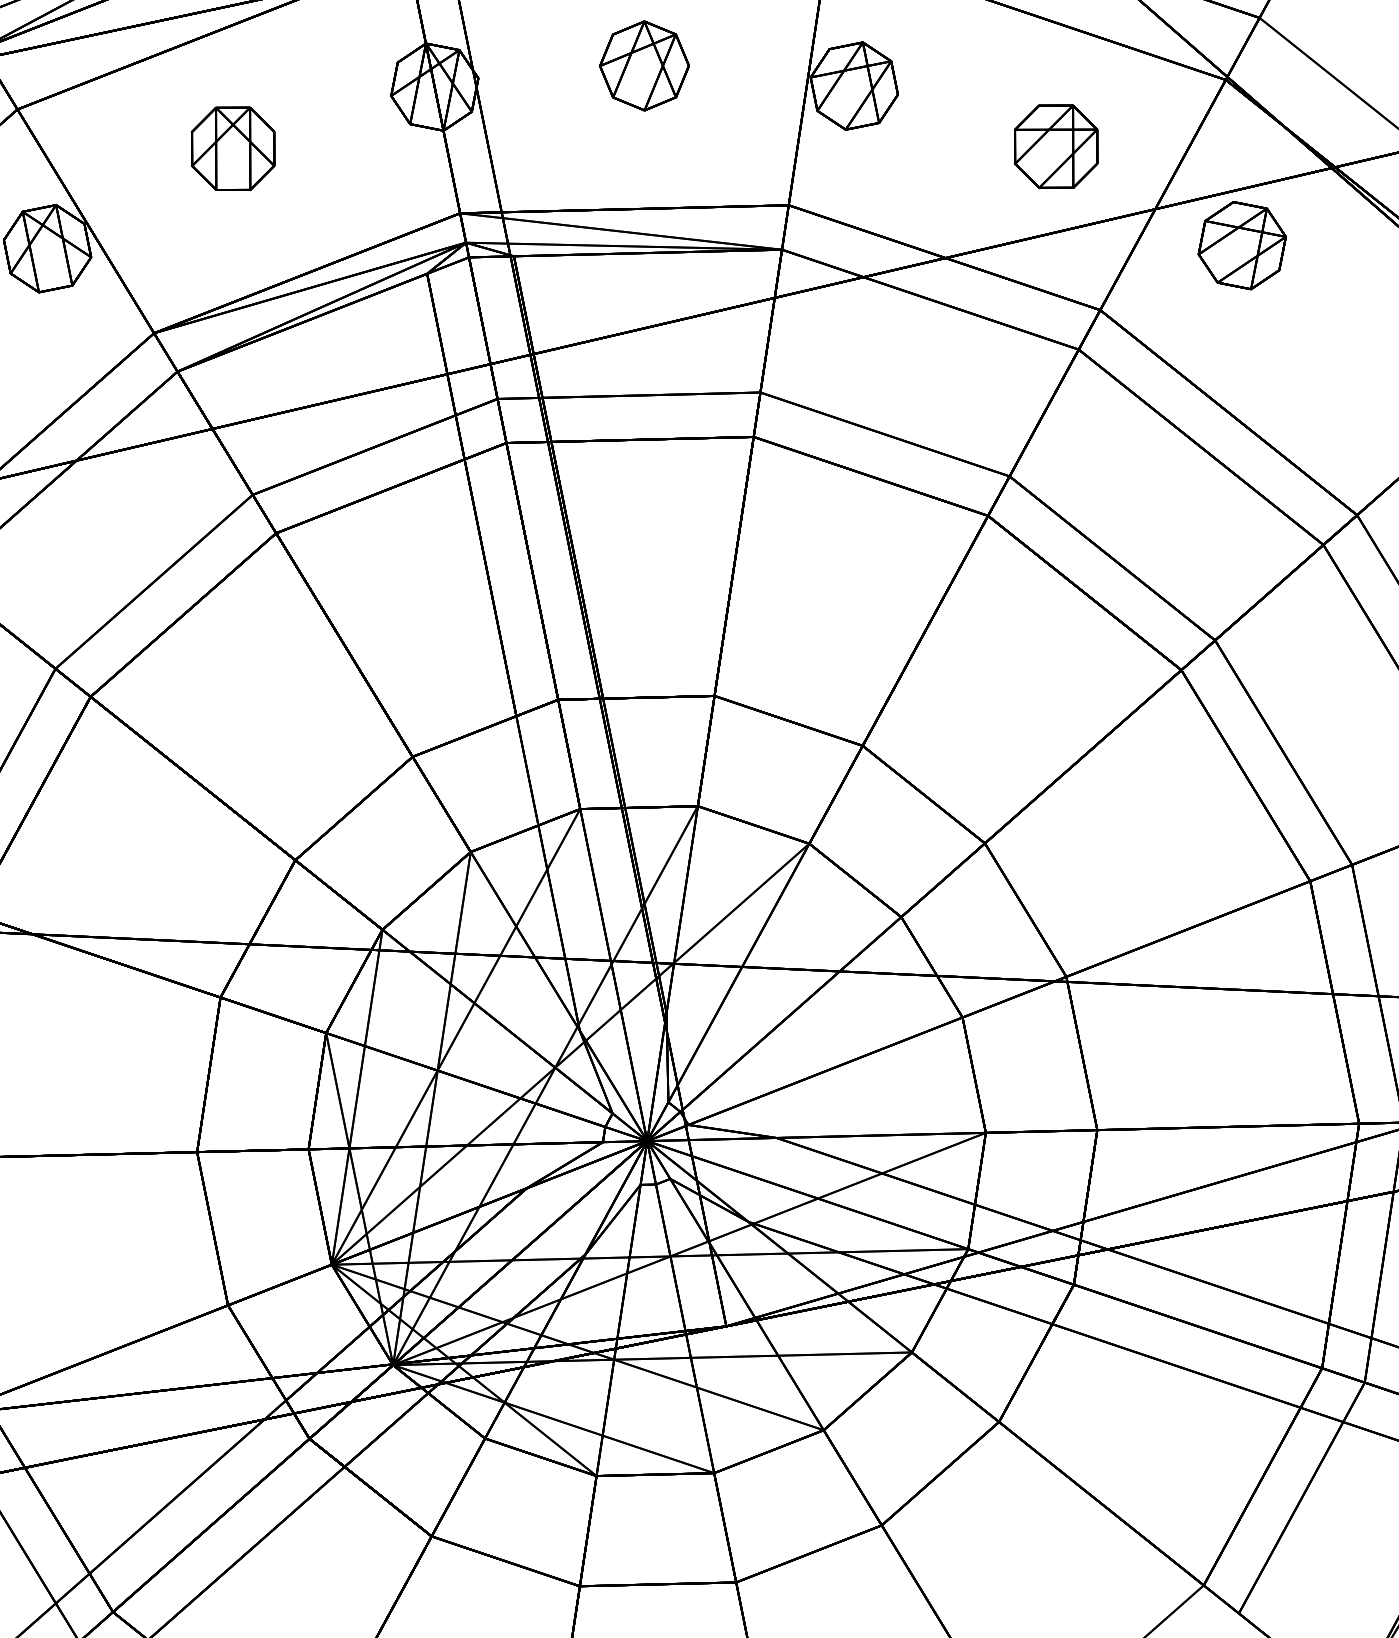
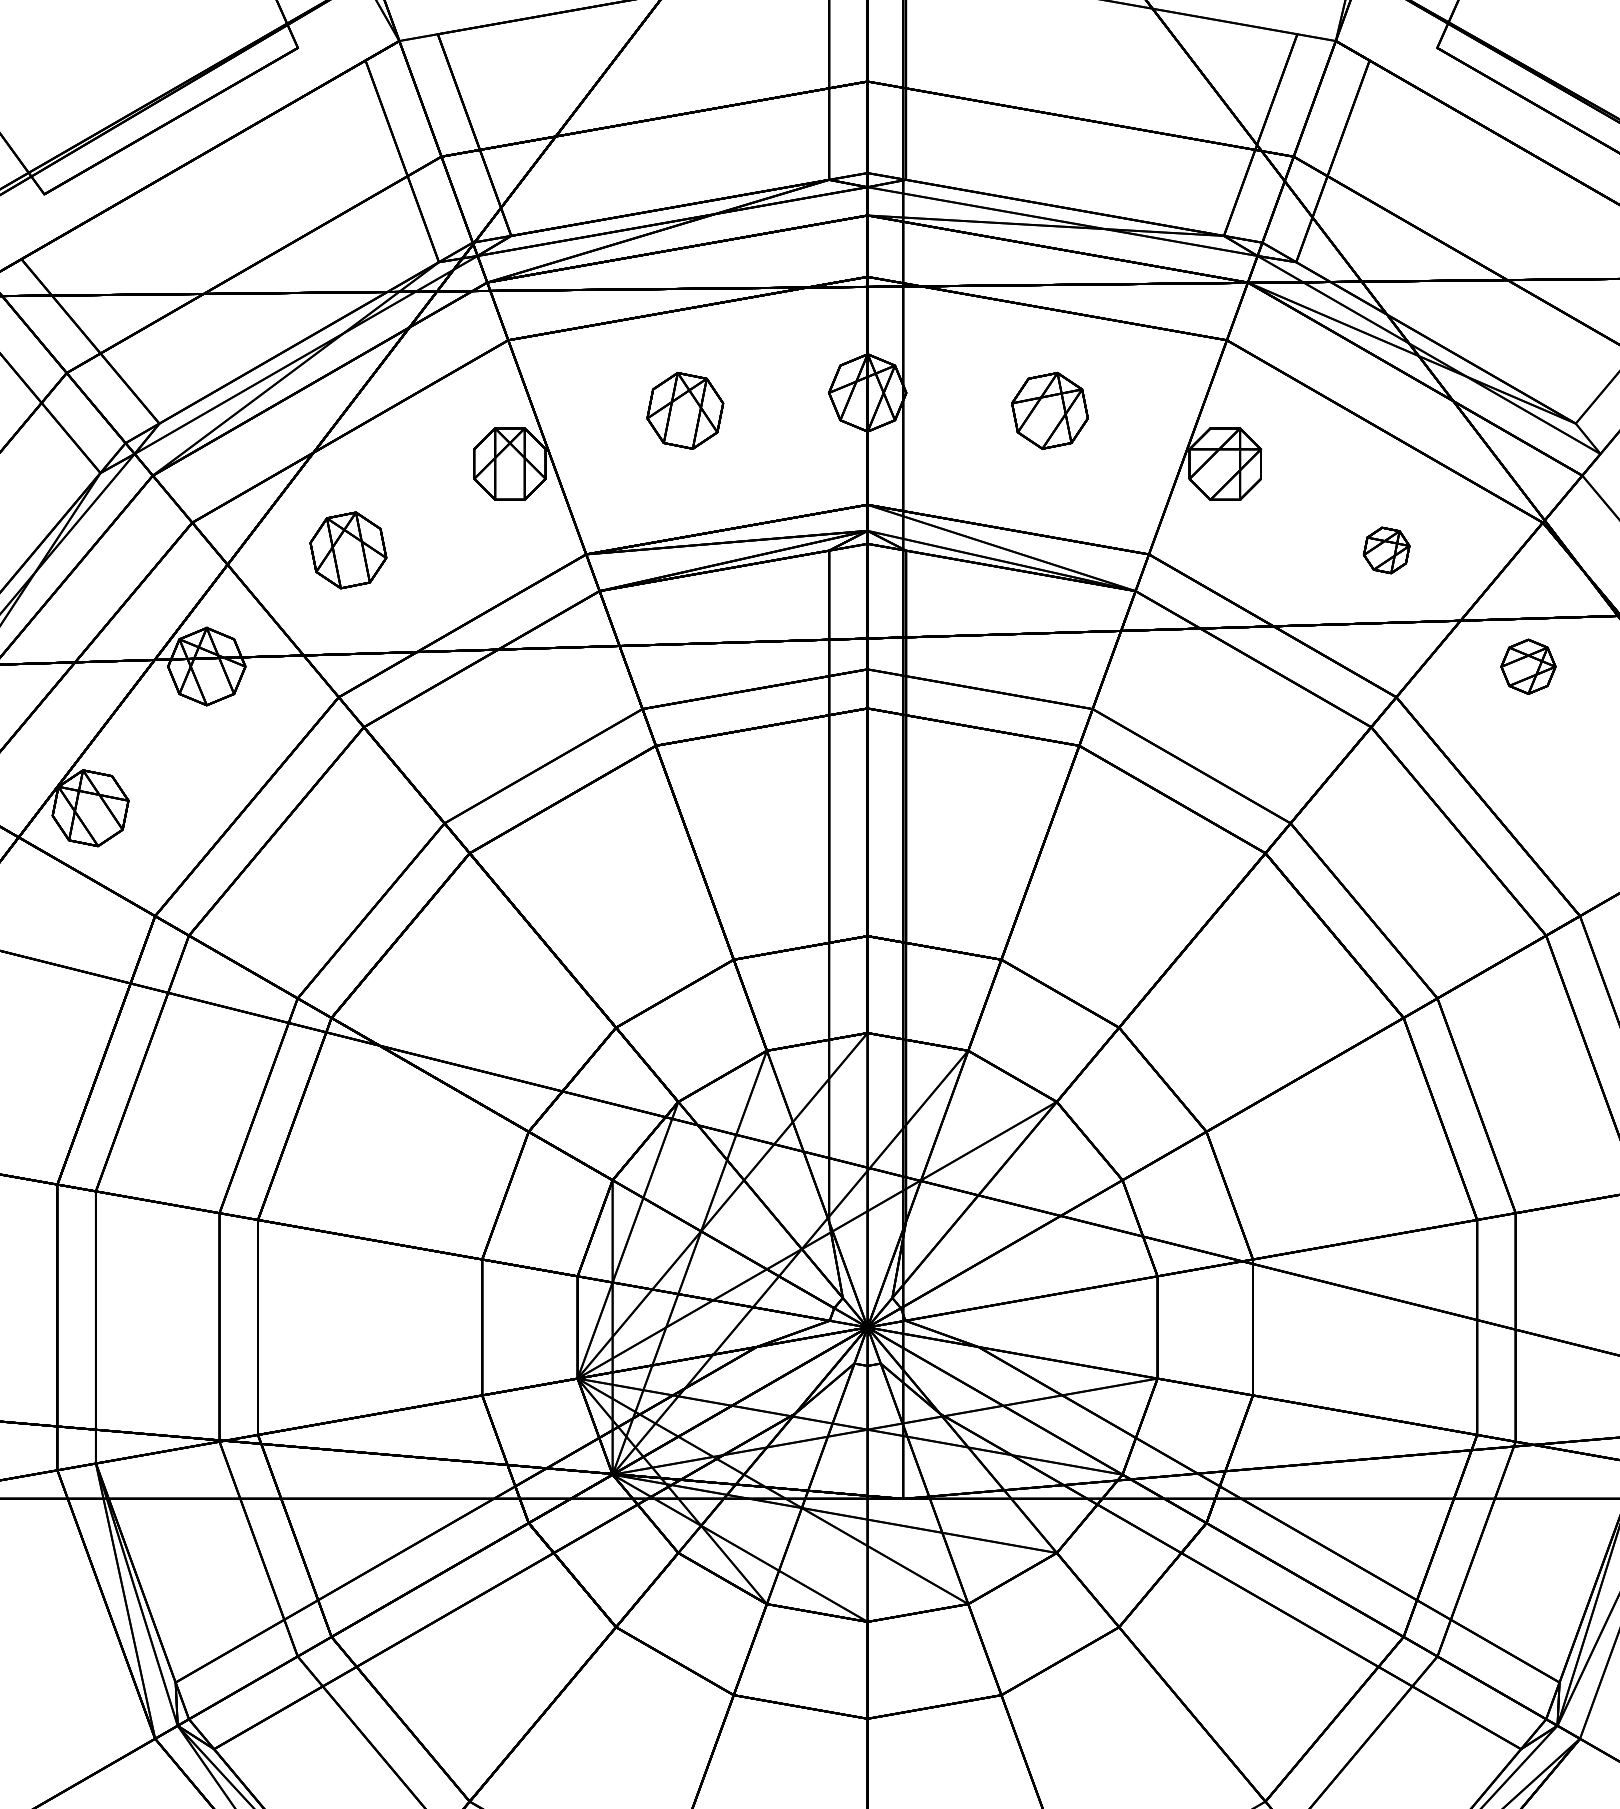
part: (1055, 146) -> (1386, 550), size x0.6
part: (1242, 245) -> (1528, 666), size x0.7

